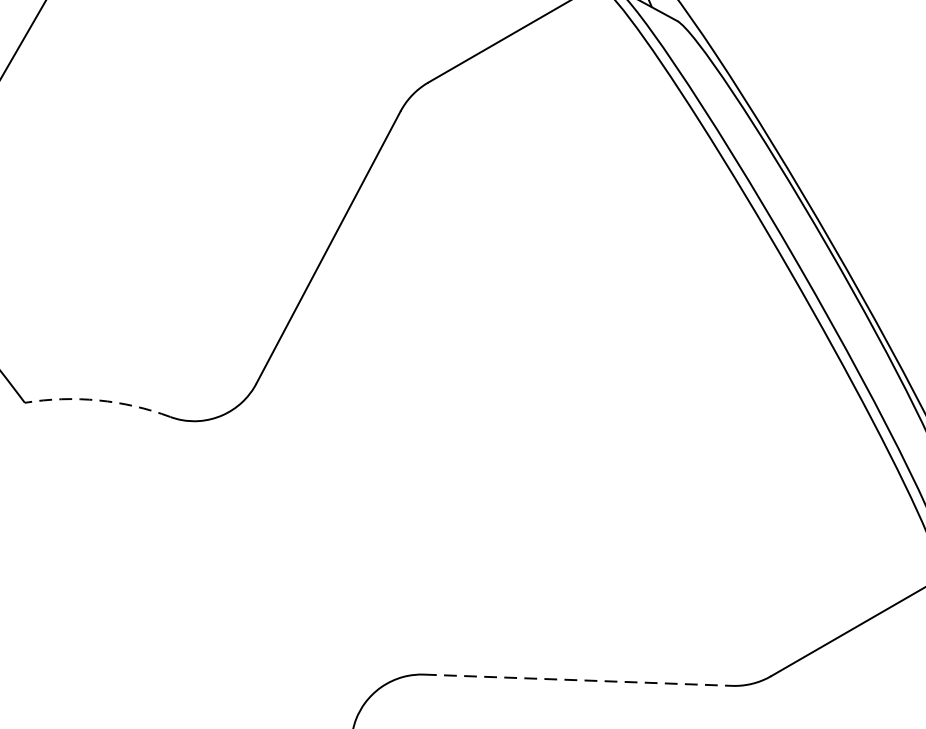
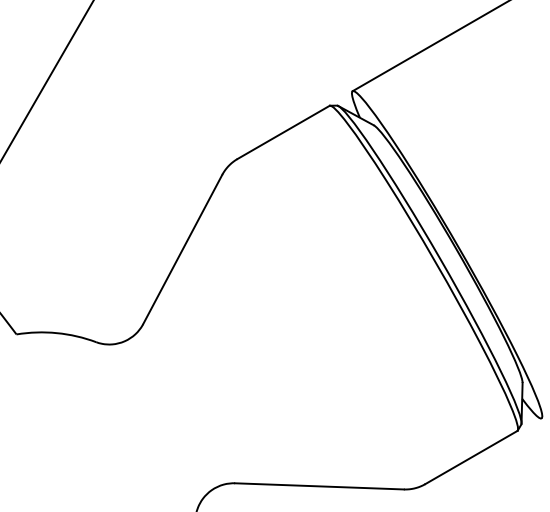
arc: (97, 401) -> (56, 333), dashed -> solid
line: (578, 680) -> (319, 486), dashed -> solid

